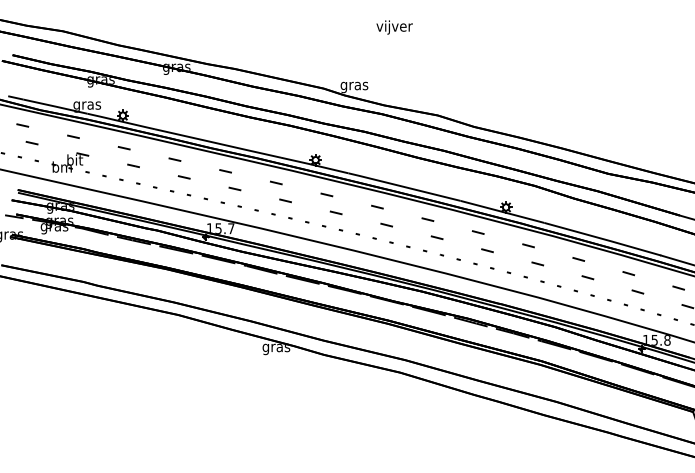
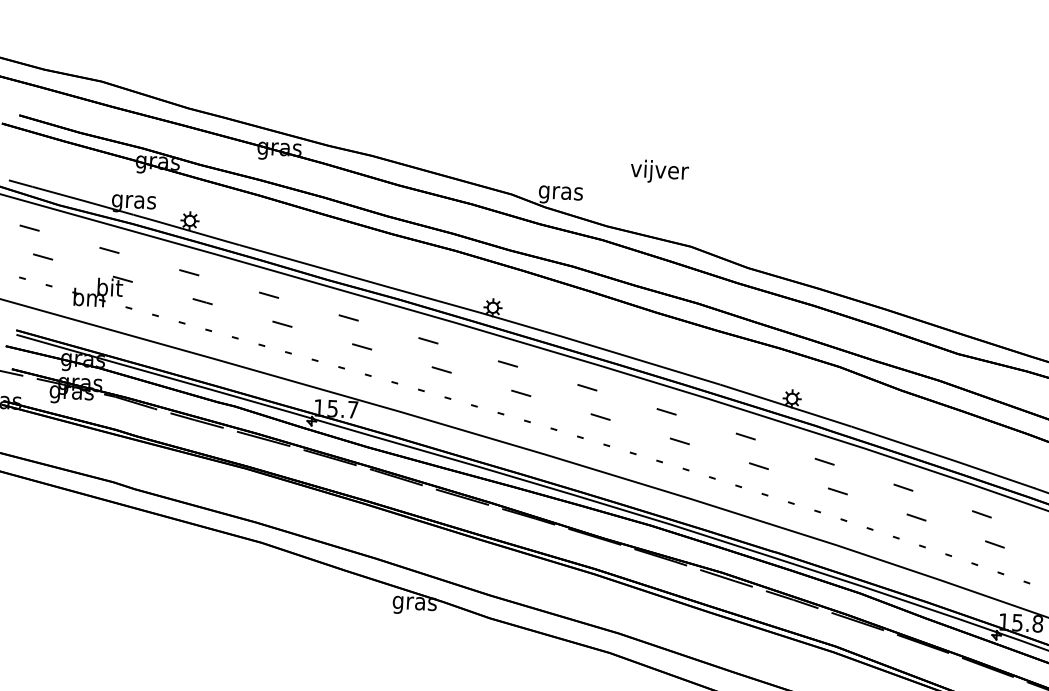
text: (394, 27) -> (659, 171), moved

